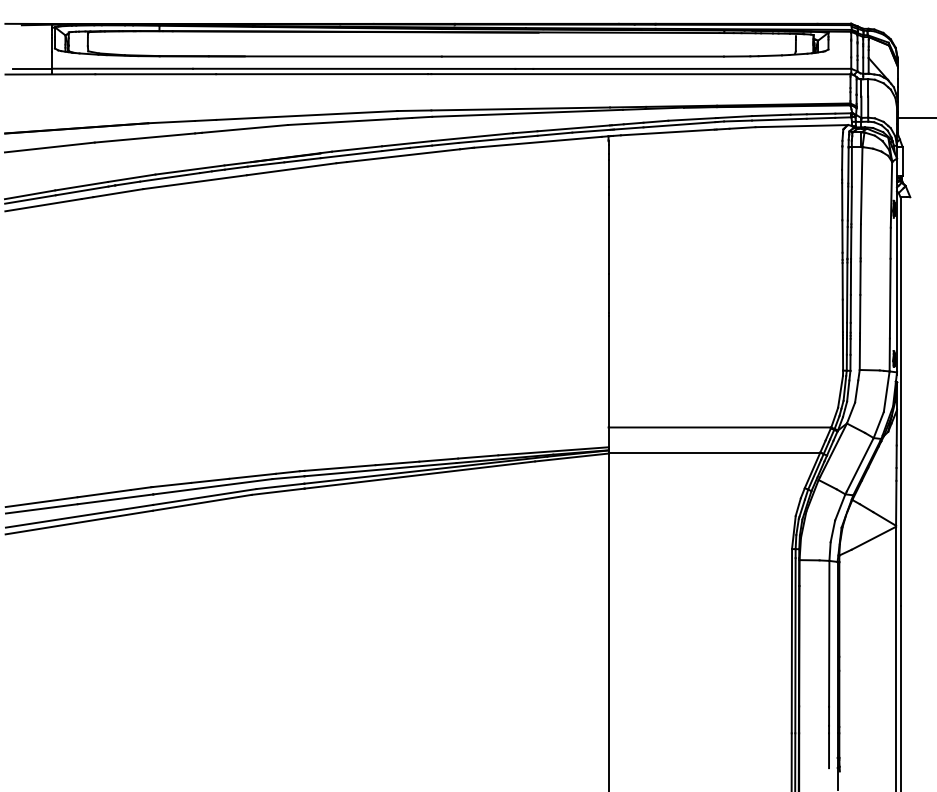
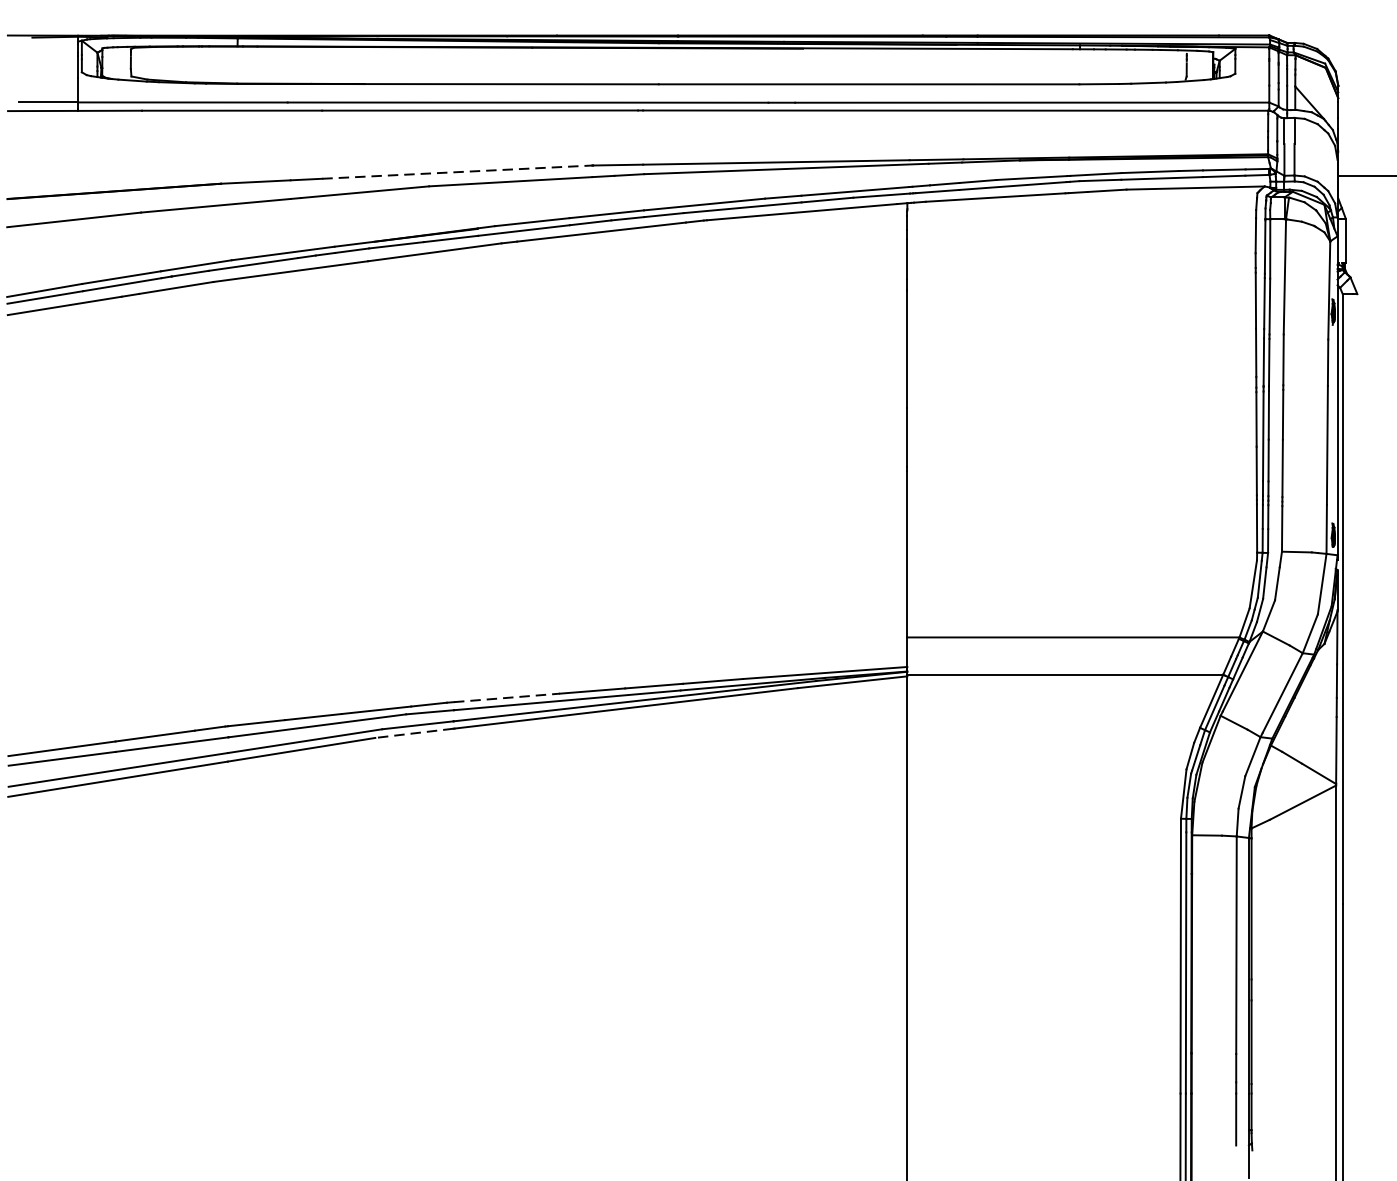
line: (306, 115) -> (456, 172), solid -> dashed
line: (340, 468) -> (507, 698), solid -> dashed
line: (277, 491) -> (413, 732), solid -> dashed

